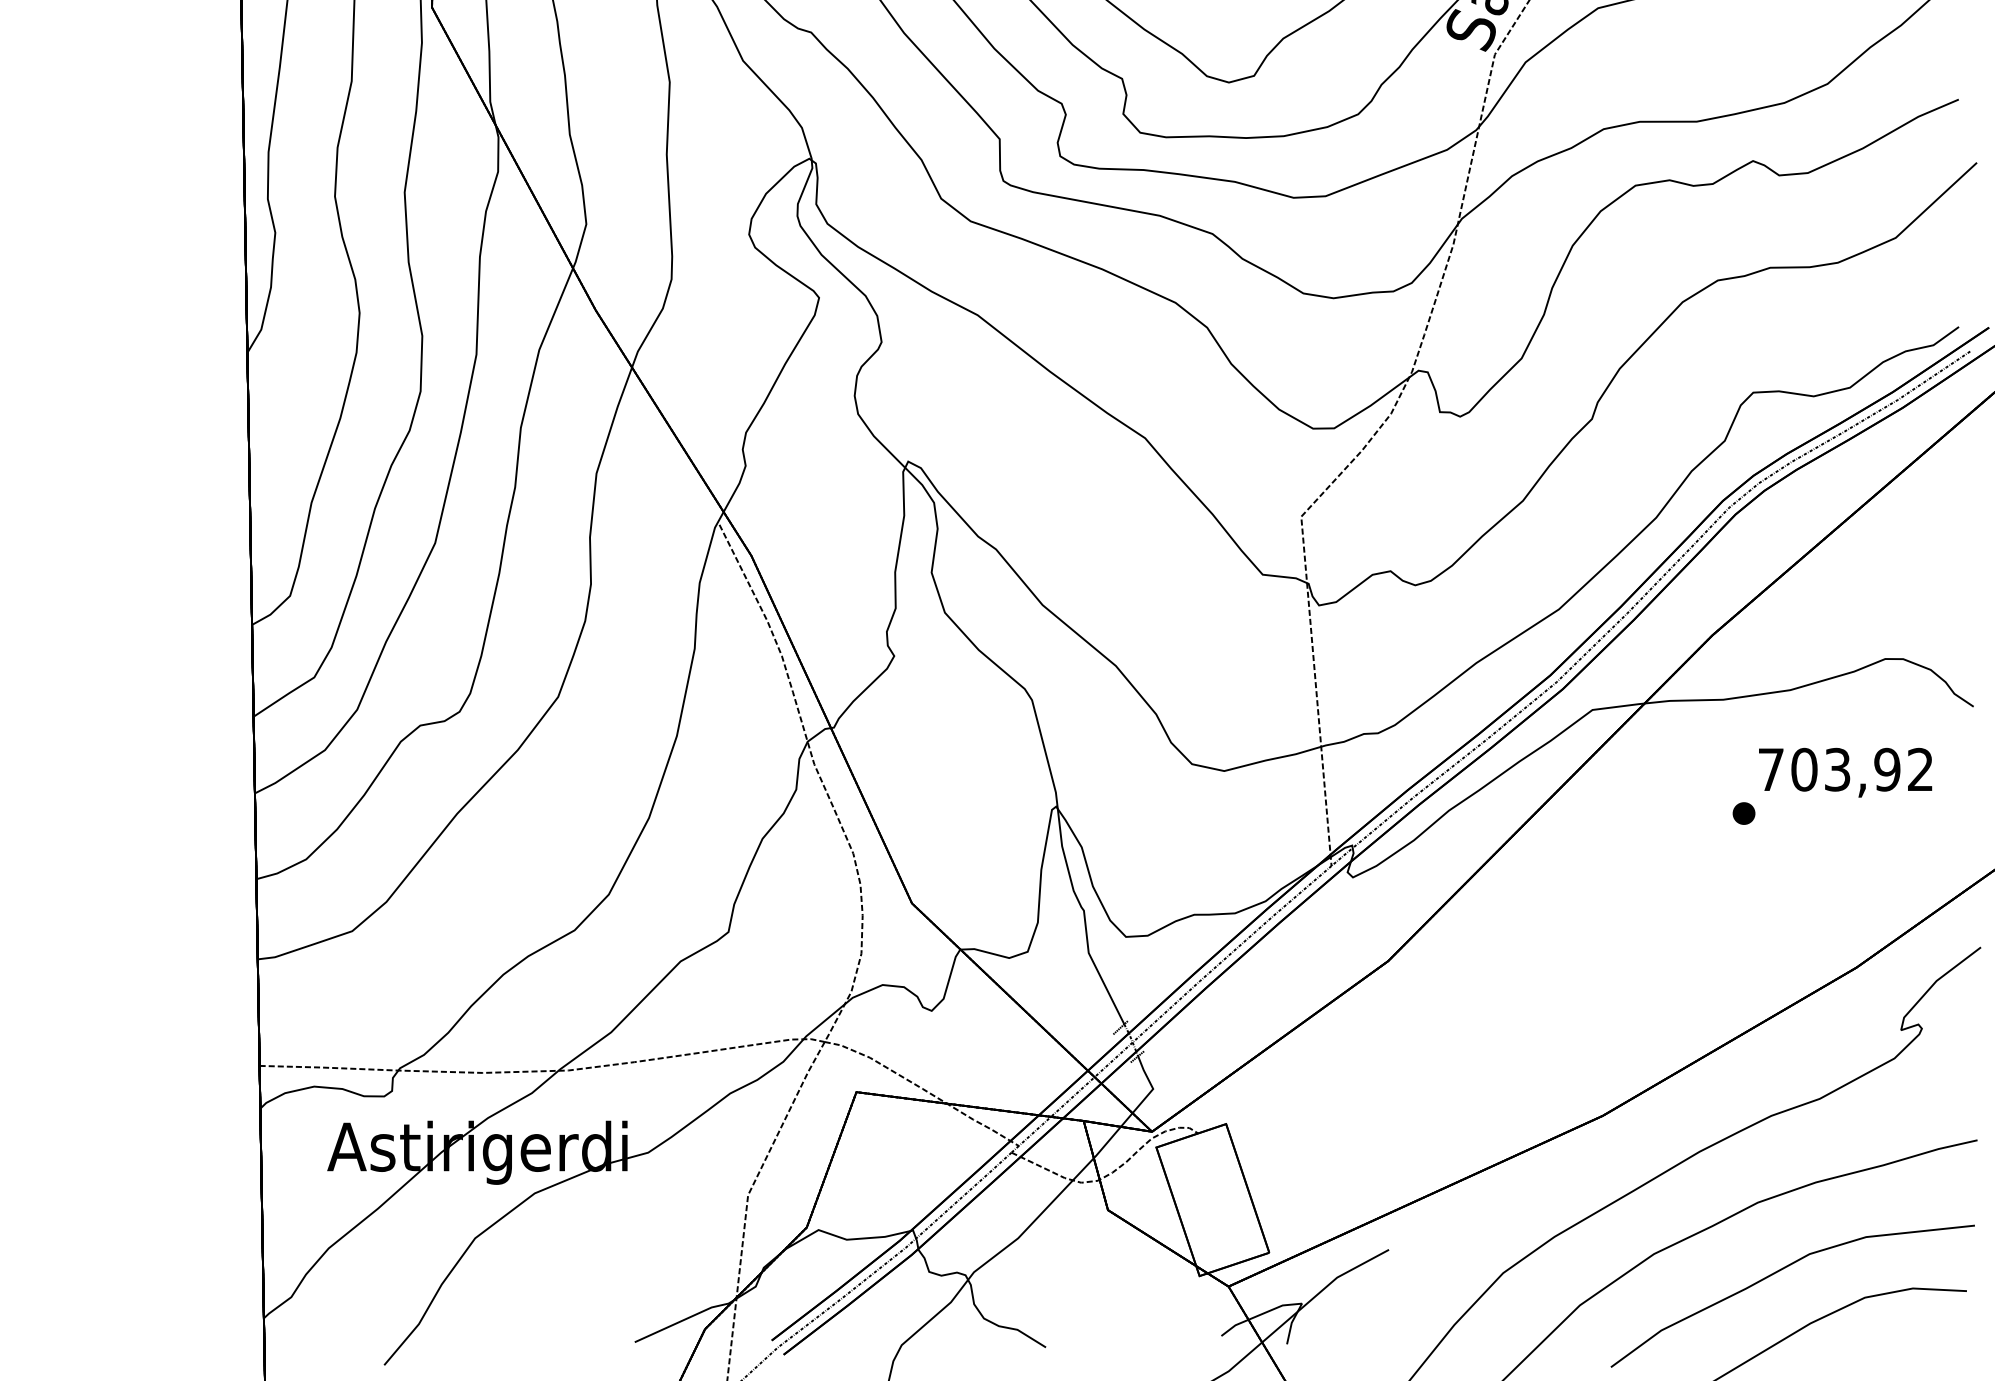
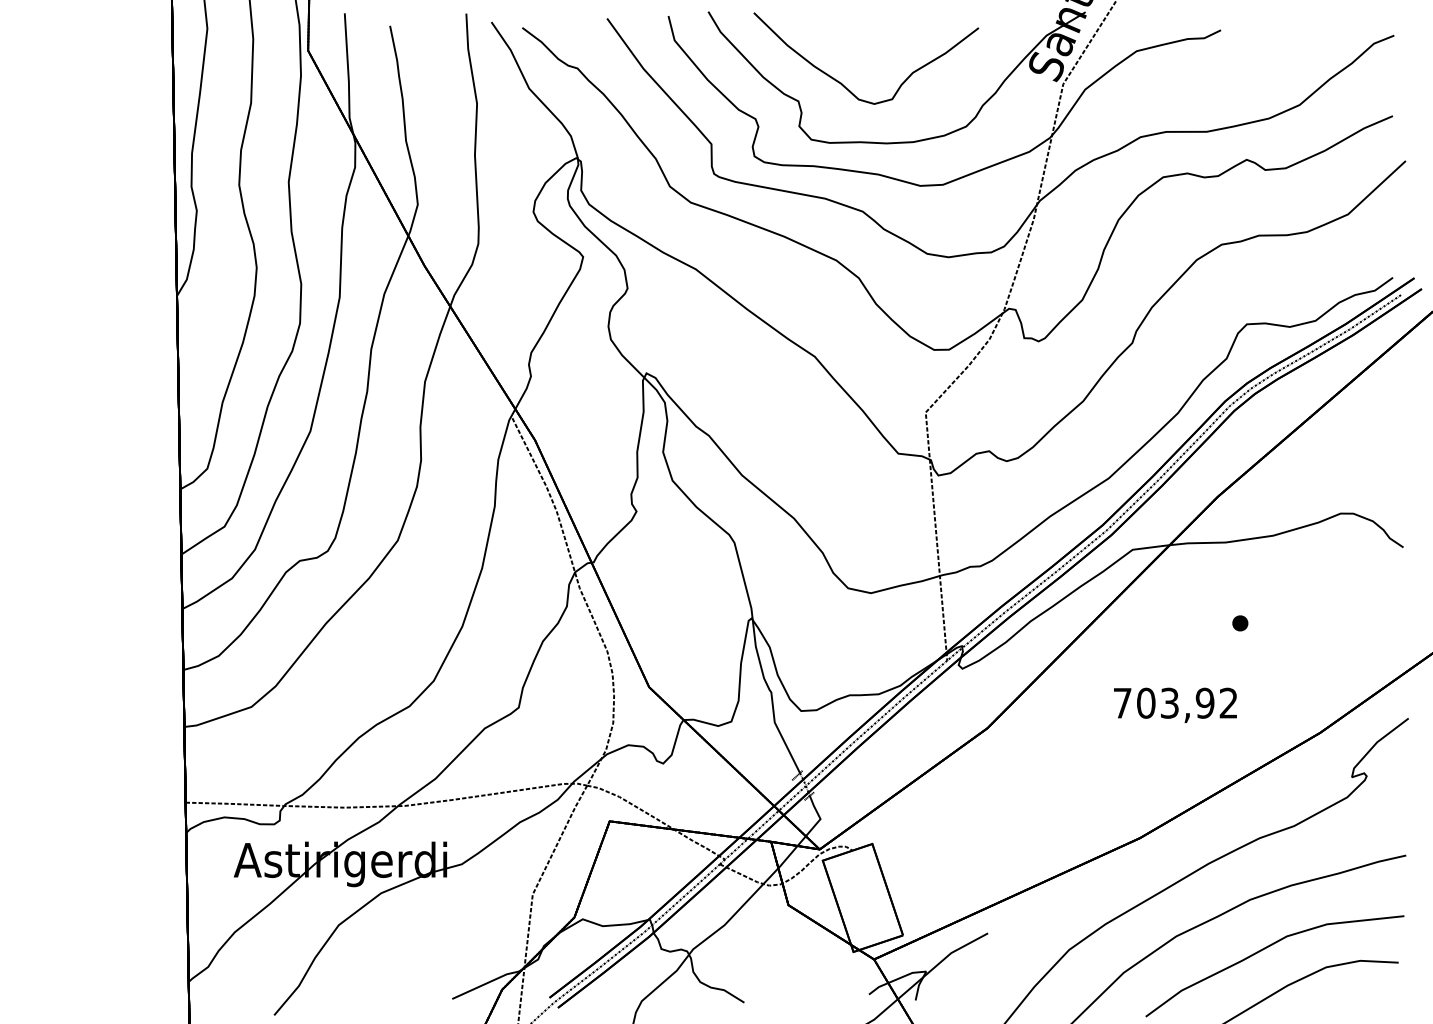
text: (1845, 771) -> (1175, 704), moved

